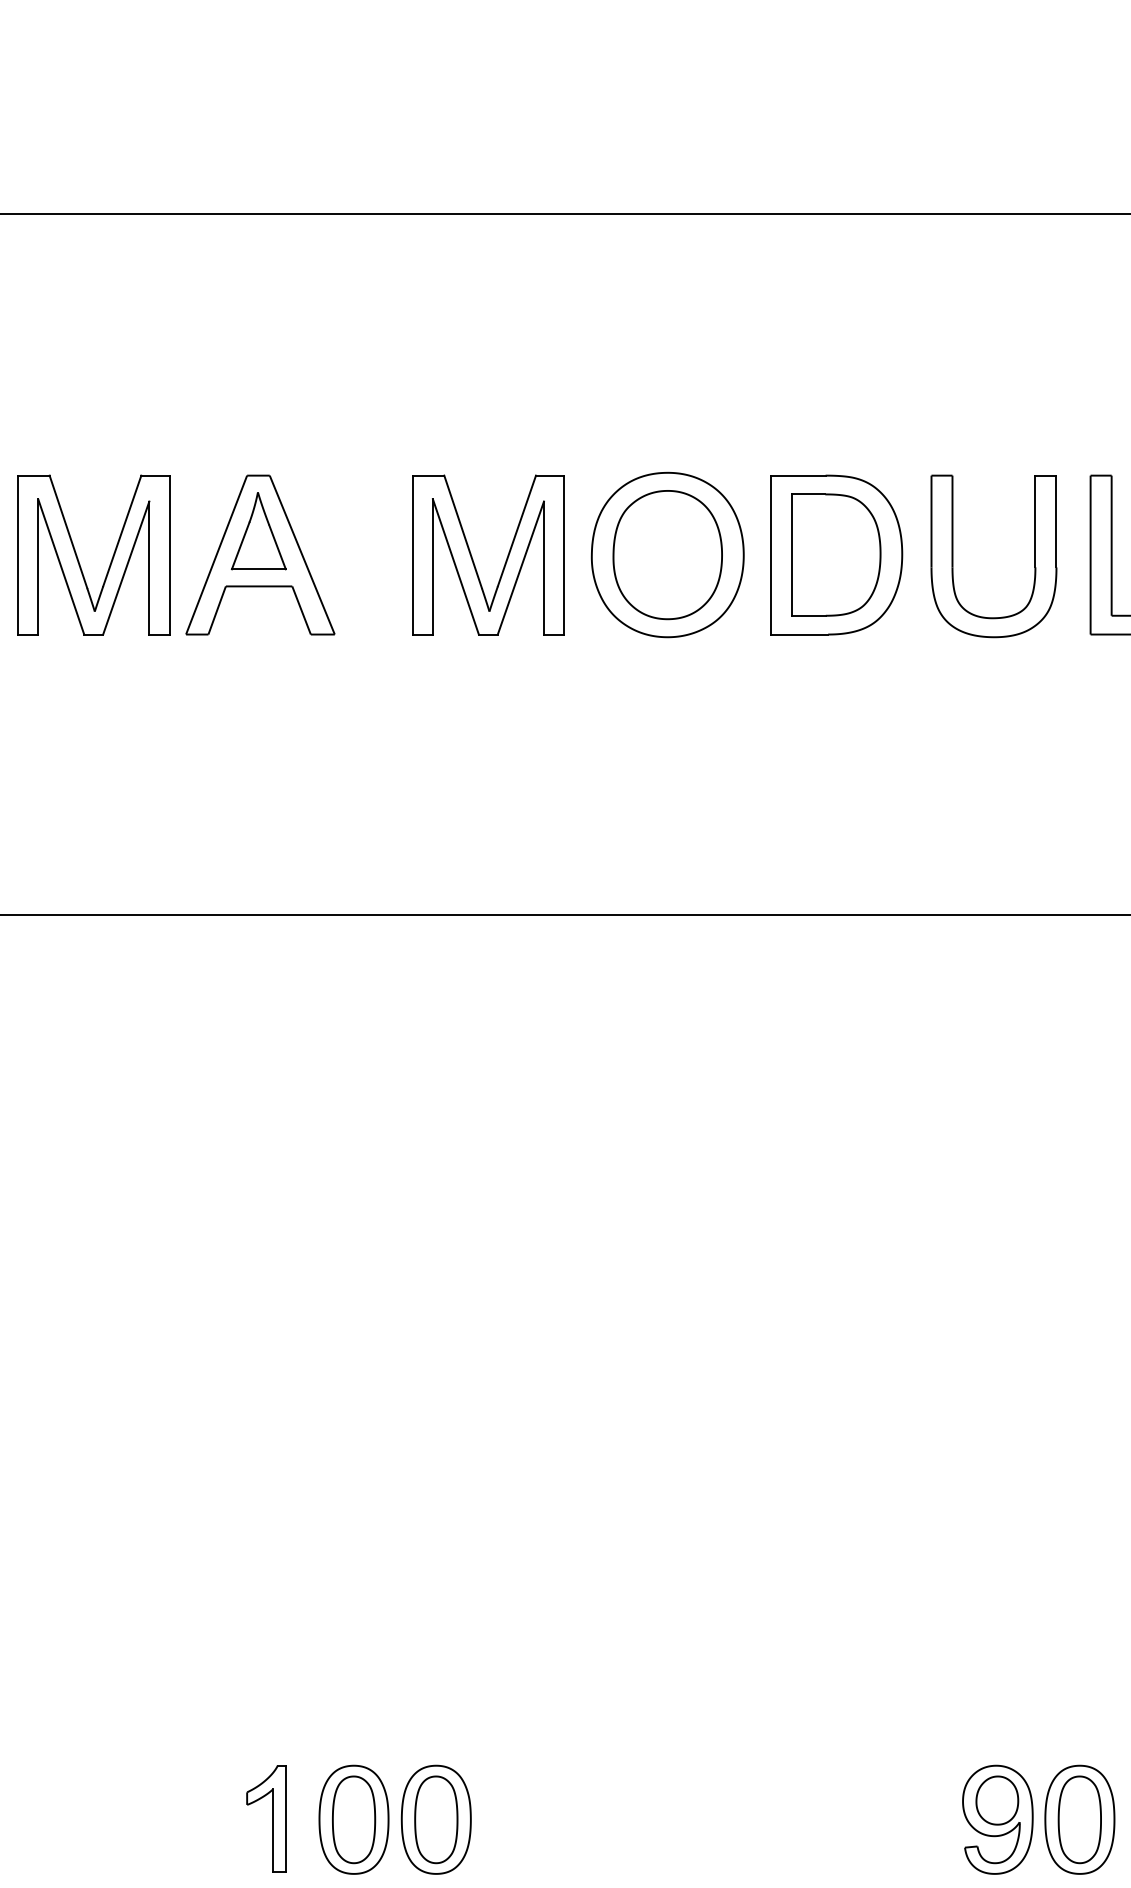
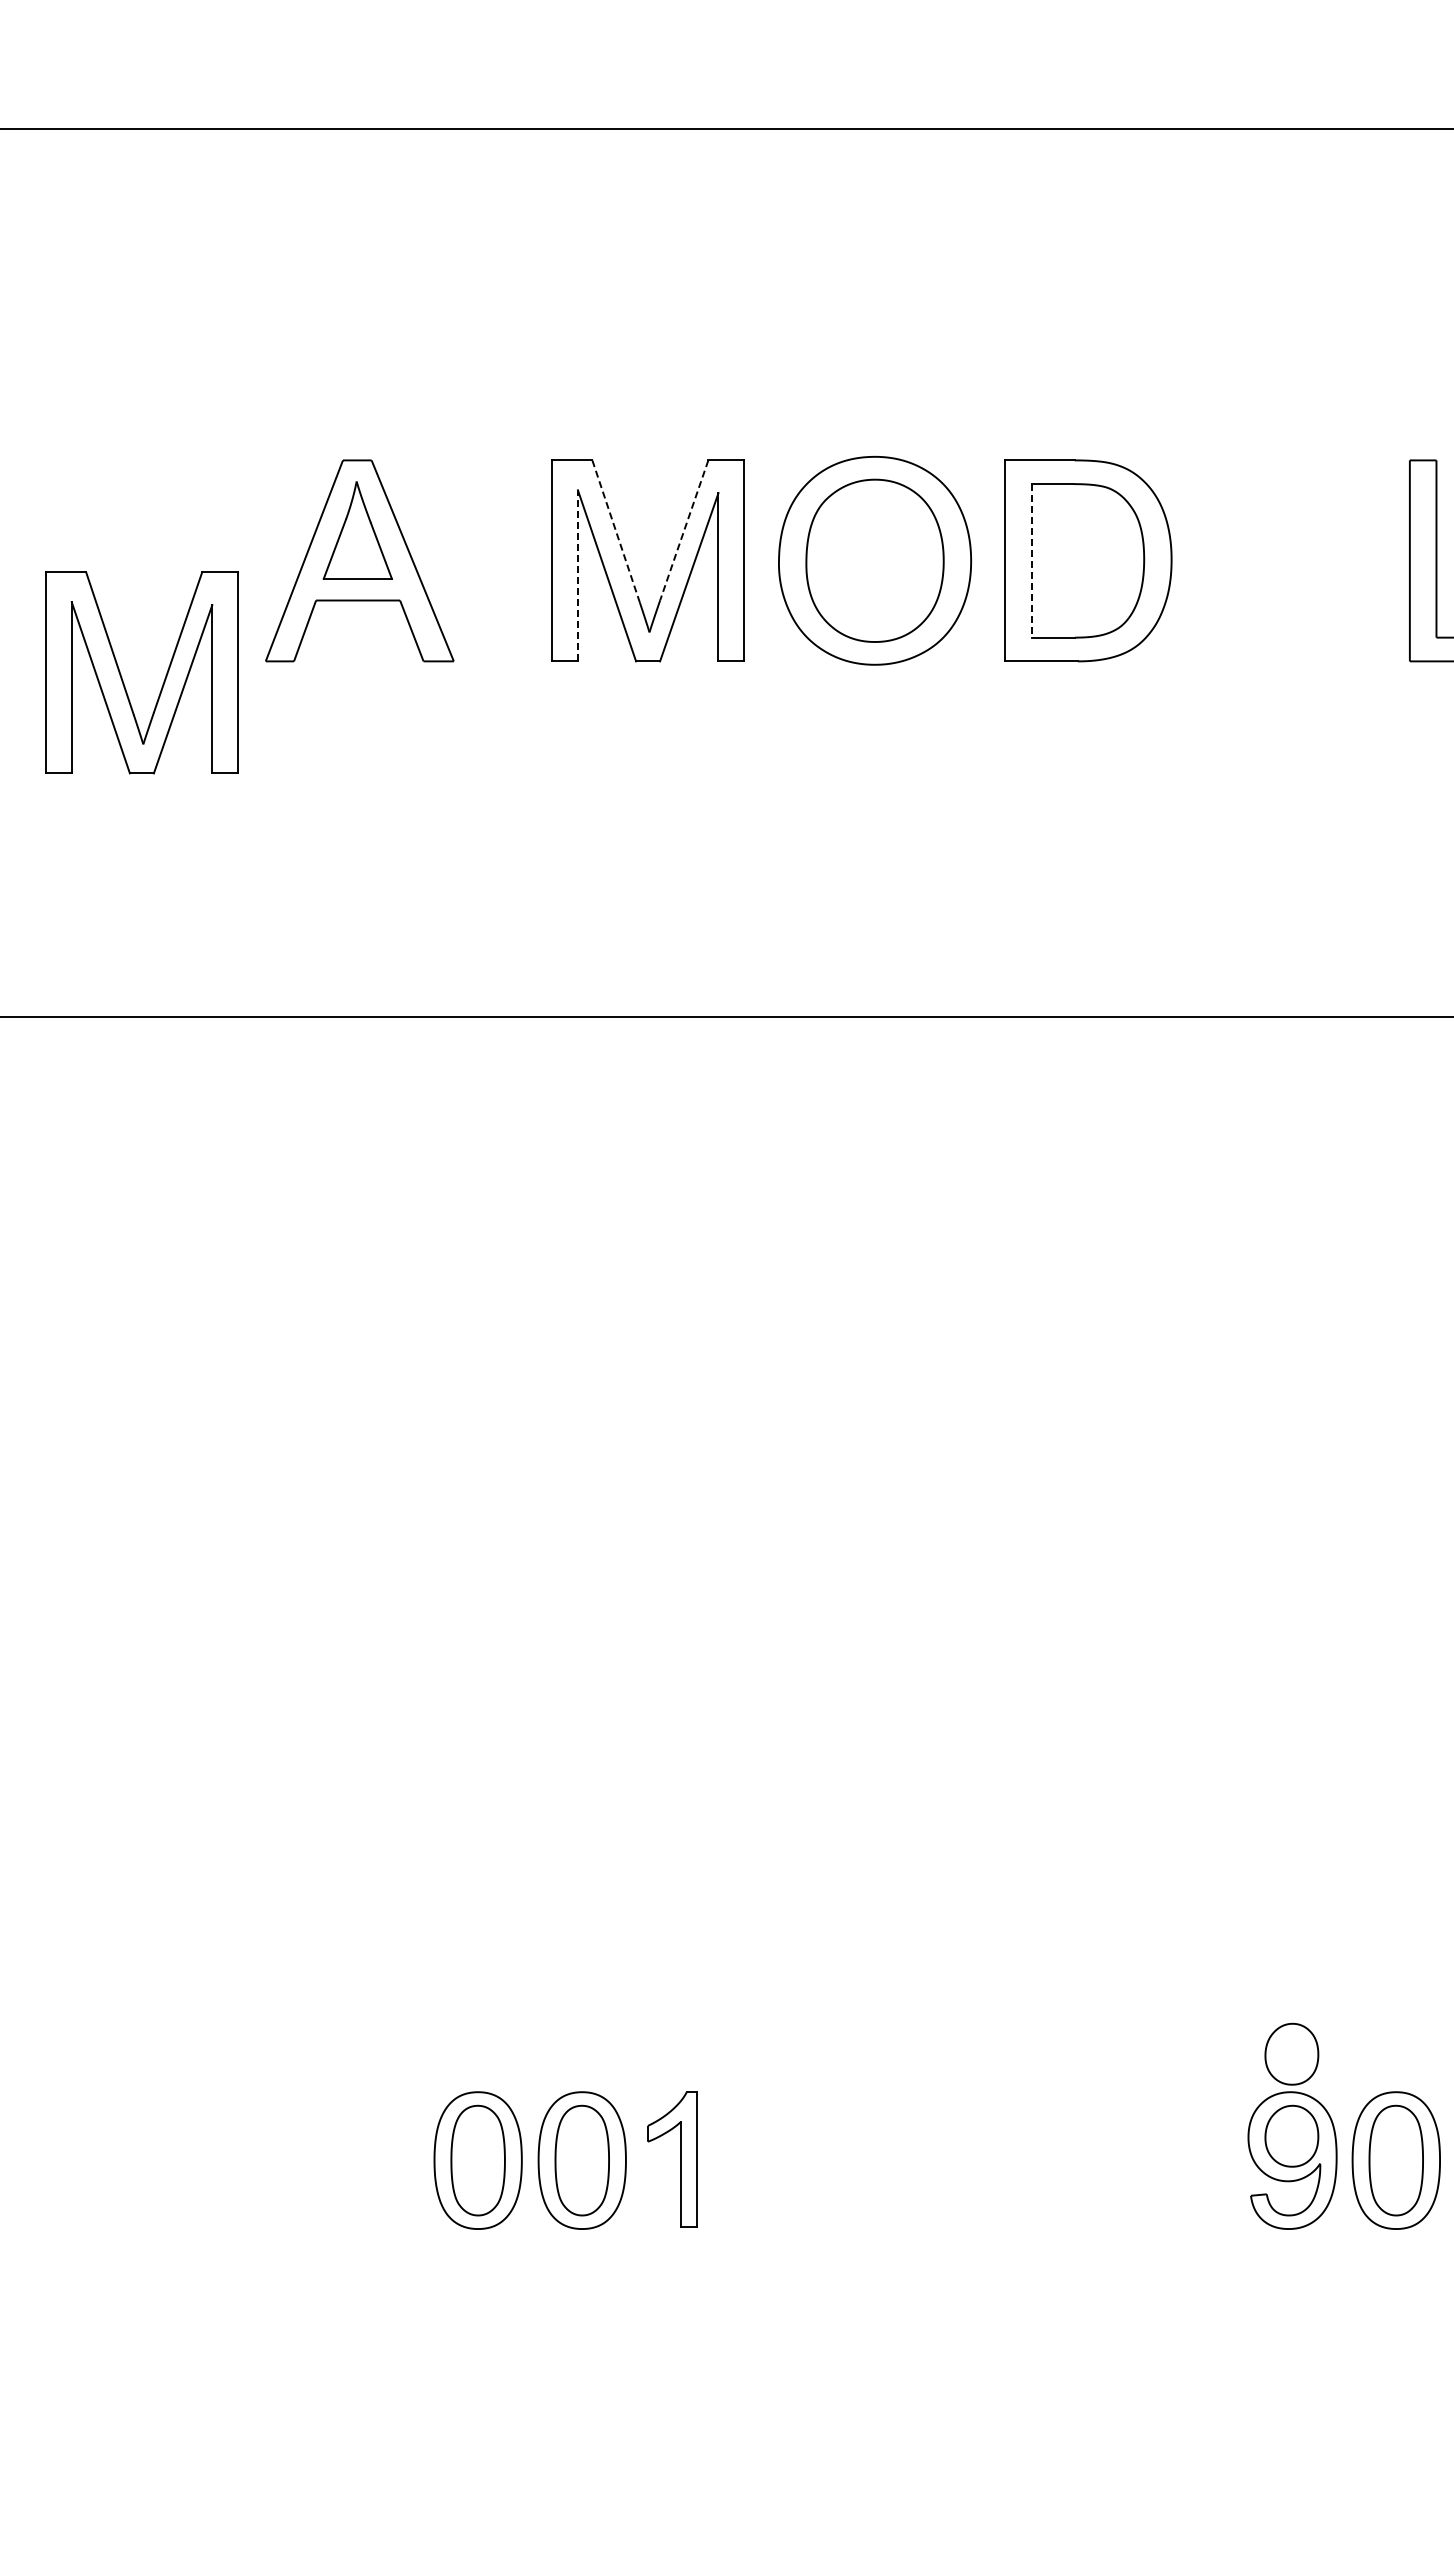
line: (462, 531) -> (615, 531), solid -> dashed
line: (517, 531) -> (684, 530), solid -> dashed
line: (792, 554) -> (1032, 560), solid -> dashed
part: (953, 556) -> (1236, 562), removed
part: (78, 558) -> (122, 677), moved
line: (432, 566) -> (577, 575), solid -> dashed
part: (997, 1735) -> (1291, 2053), added
part: (272, 1818) -> (680, 2159), moved

